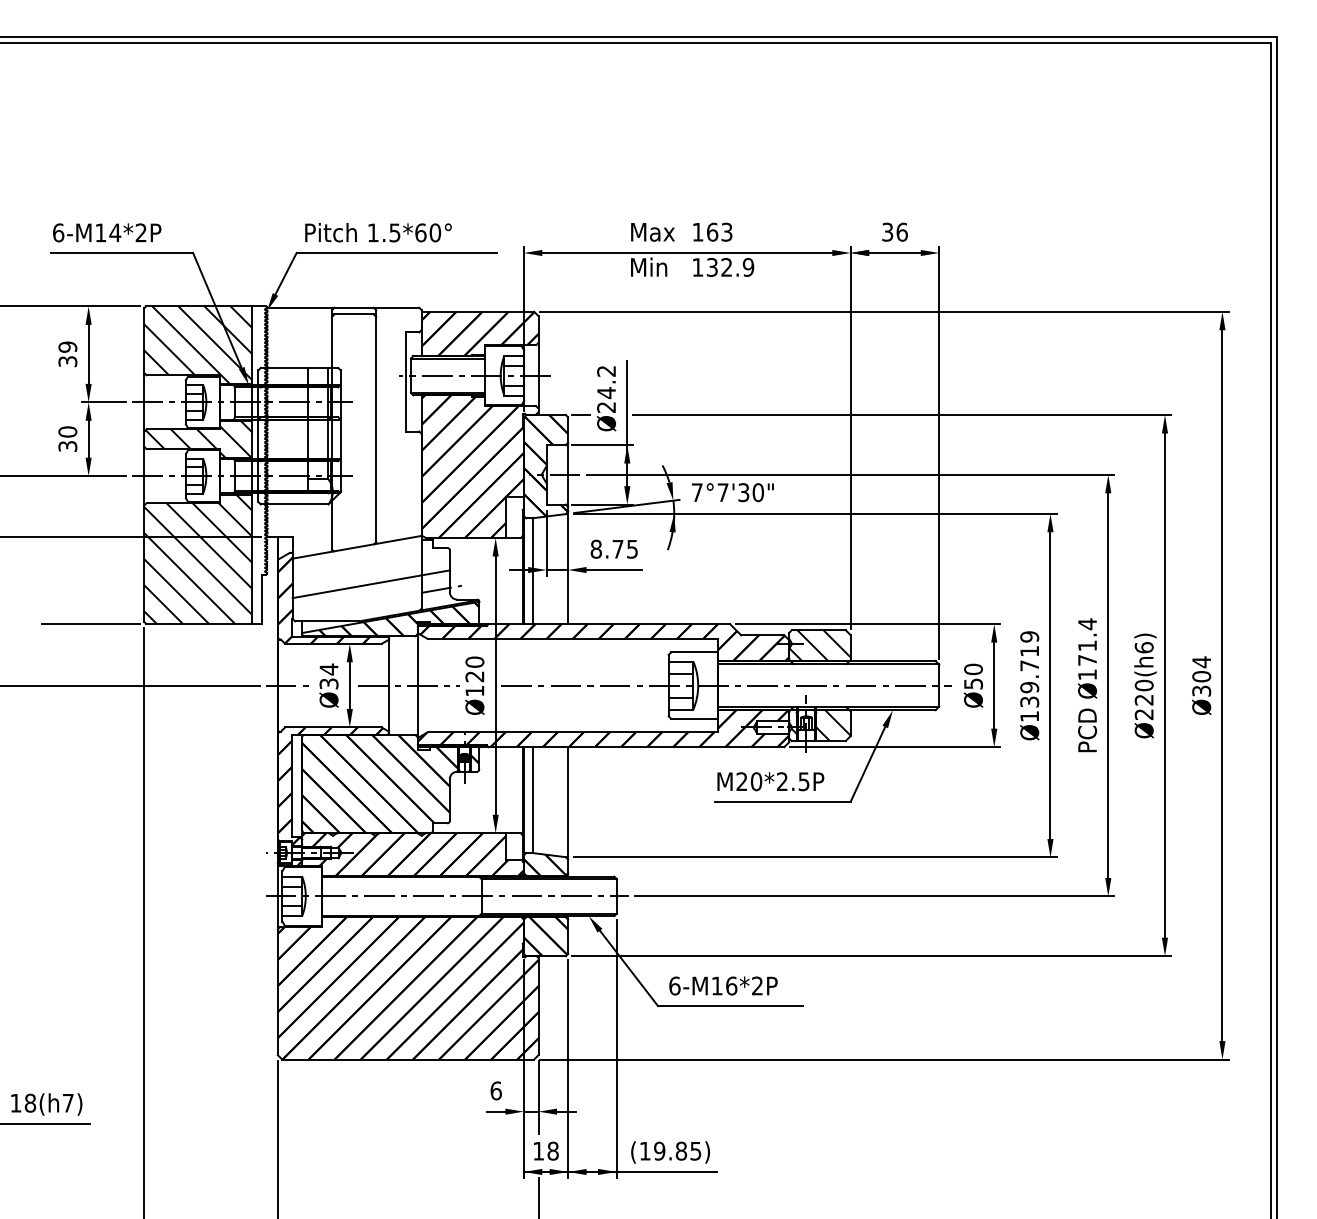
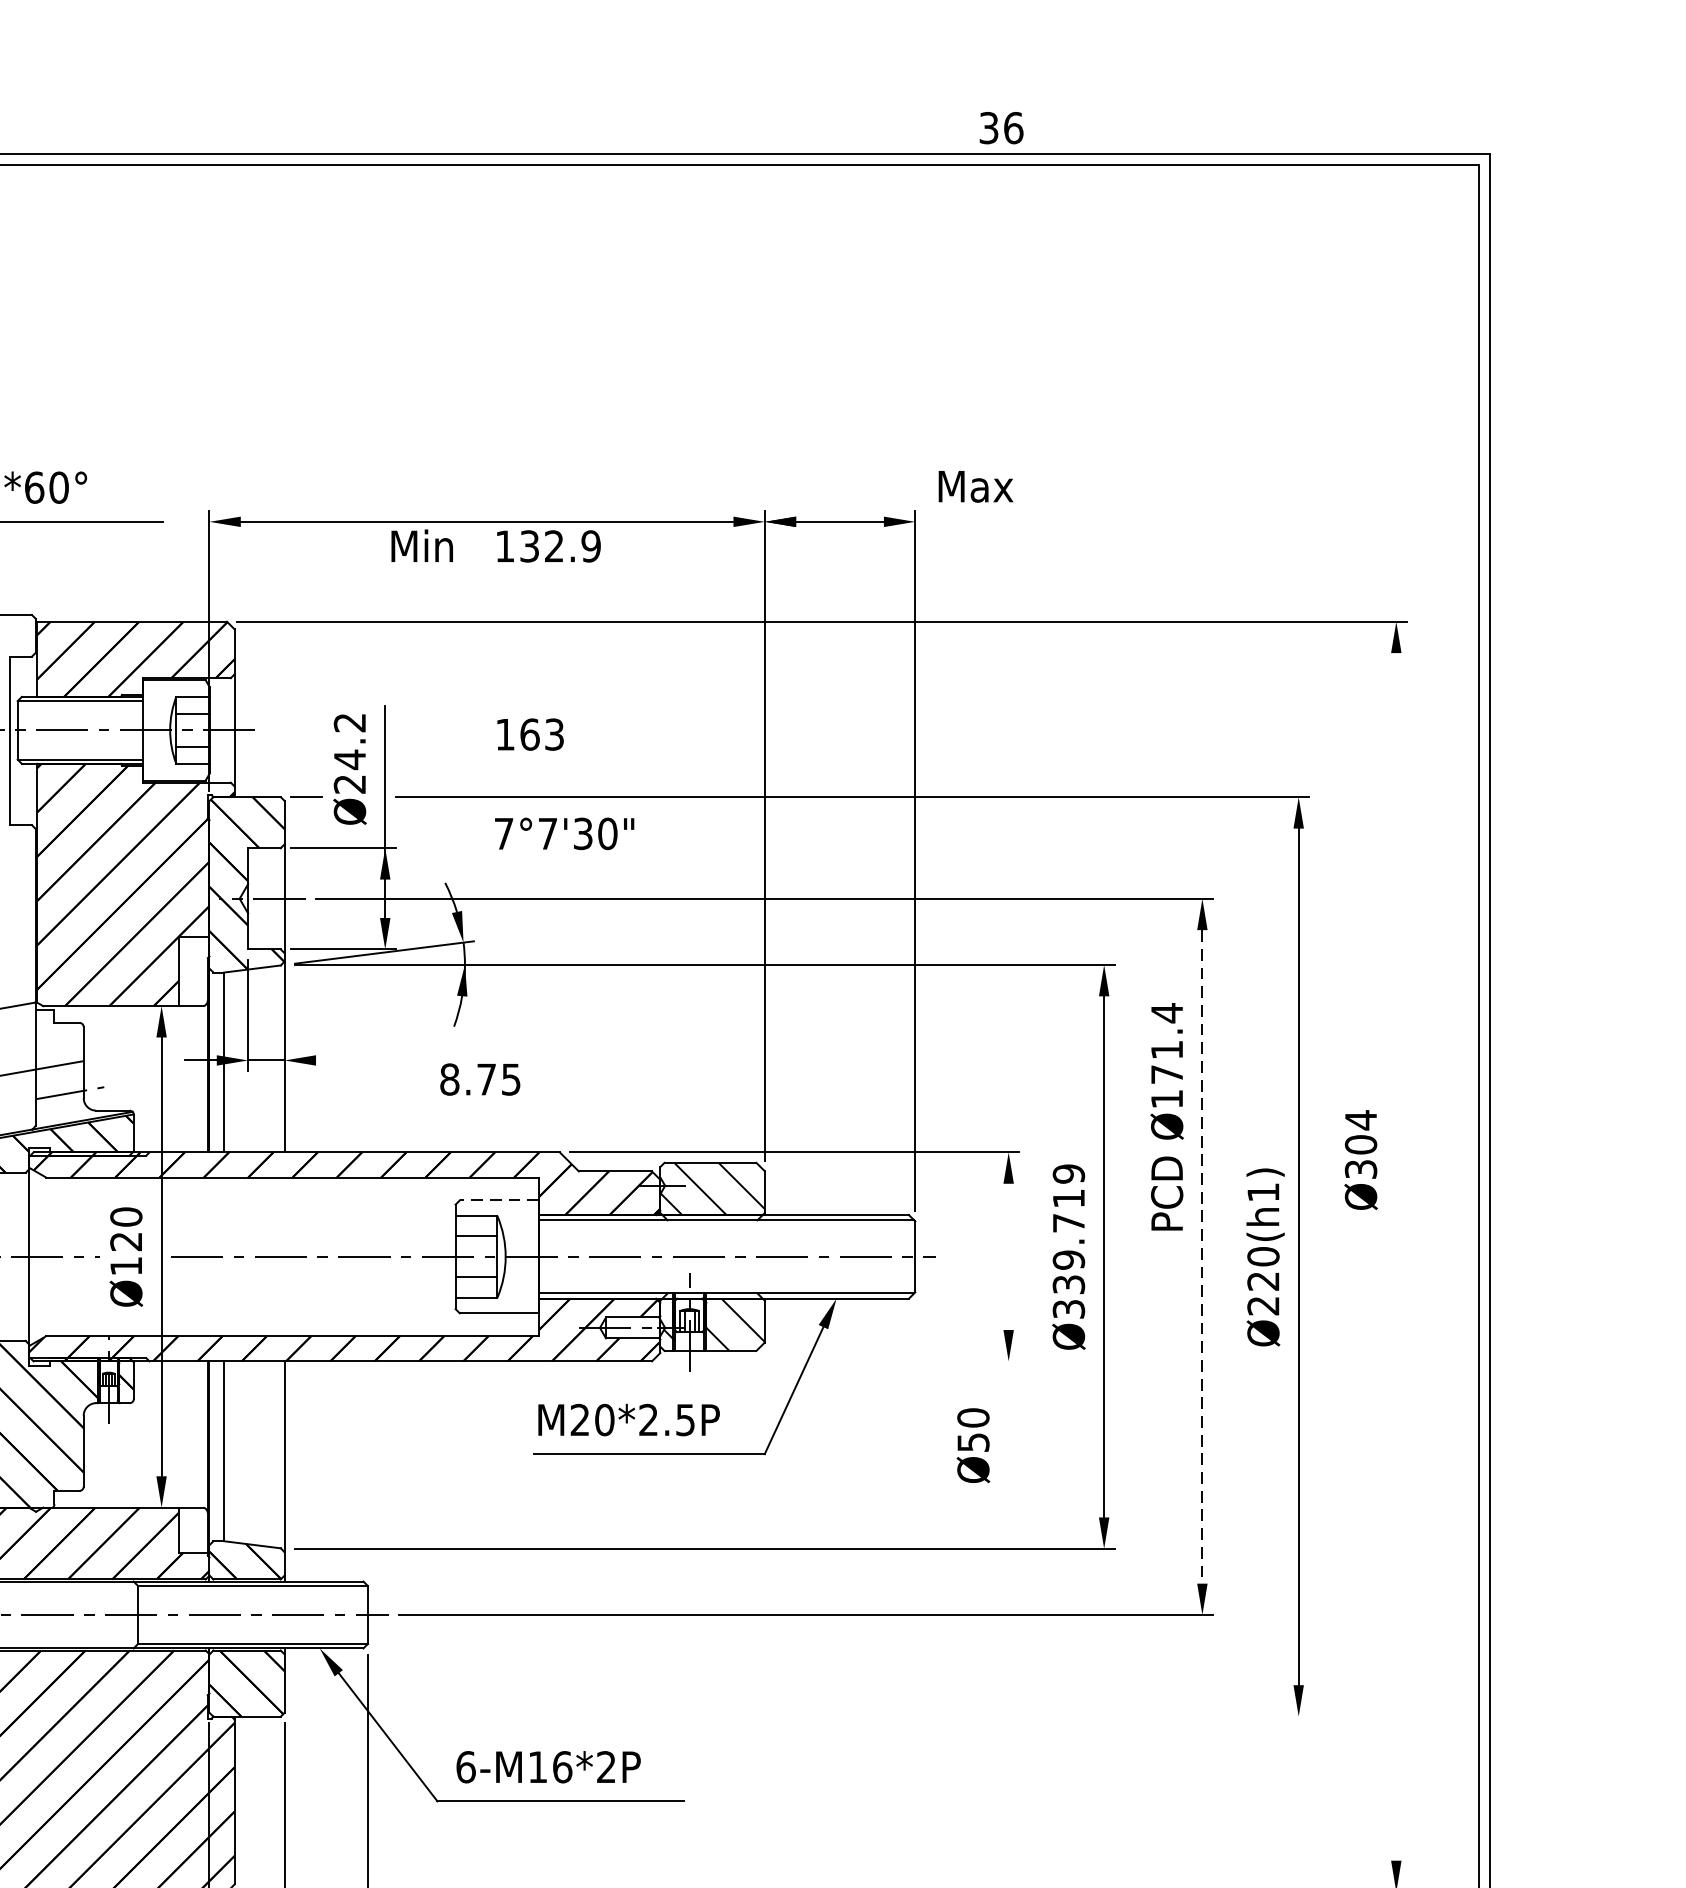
text: (712, 231) -> (529, 733), moved
text: (894, 231) -> (1000, 126), moved
text: (652, 232) -> (975, 487), moved
text: (732, 492) -> (563, 833), moved
text: (613, 548) -> (479, 1078), moved
line: (614, 570) -> (363, 1061), removed
text: (1143, 647) -> (1262, 1192), Ø220(h6) -> Ø220(h1)
line: (694, 652) -> (499, 1200), solid -> dashed
text: (973, 685) -> (973, 1445), moved
line: (994, 685) -> (1009, 1256), removed
text: (1087, 685) -> (1167, 1117), moved
text: (1201, 685) -> (1360, 1159), moved
line: (1222, 685) -> (1396, 1256), removed
line: (1108, 686) -> (1202, 1258), solid -> dashed
text: (1029, 716) -> (1068, 1309), Ø139.719 -> Ø339.719
line: (895, 747) -> (840, 1361), removed
line: (871, 956) -> (800, 1717), removed

